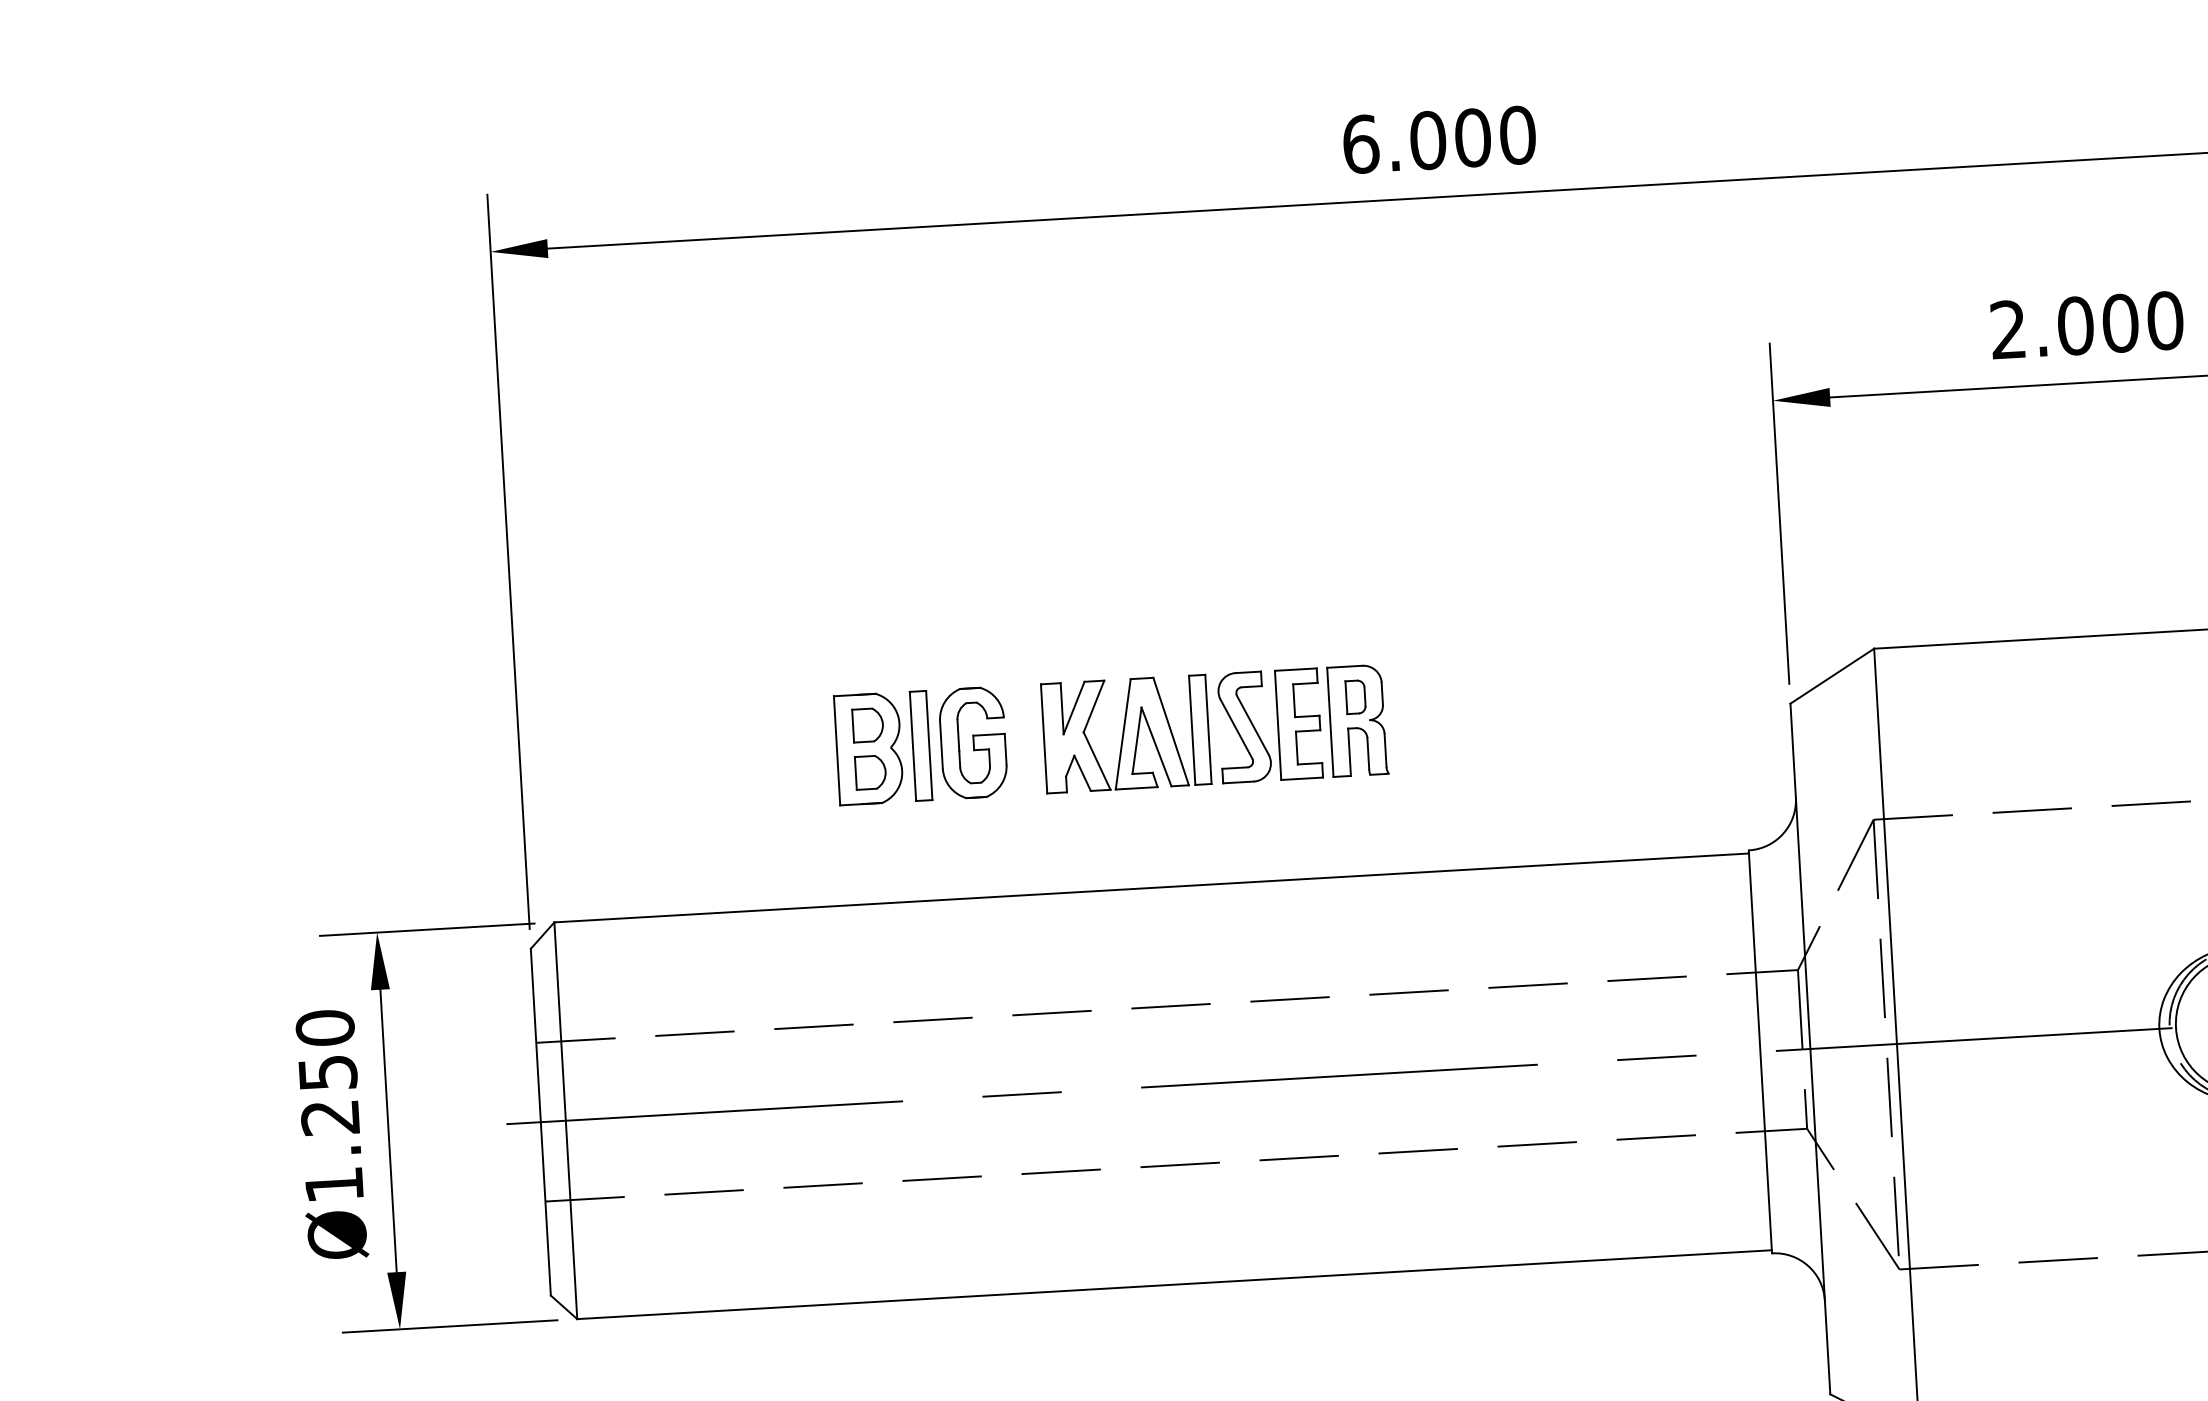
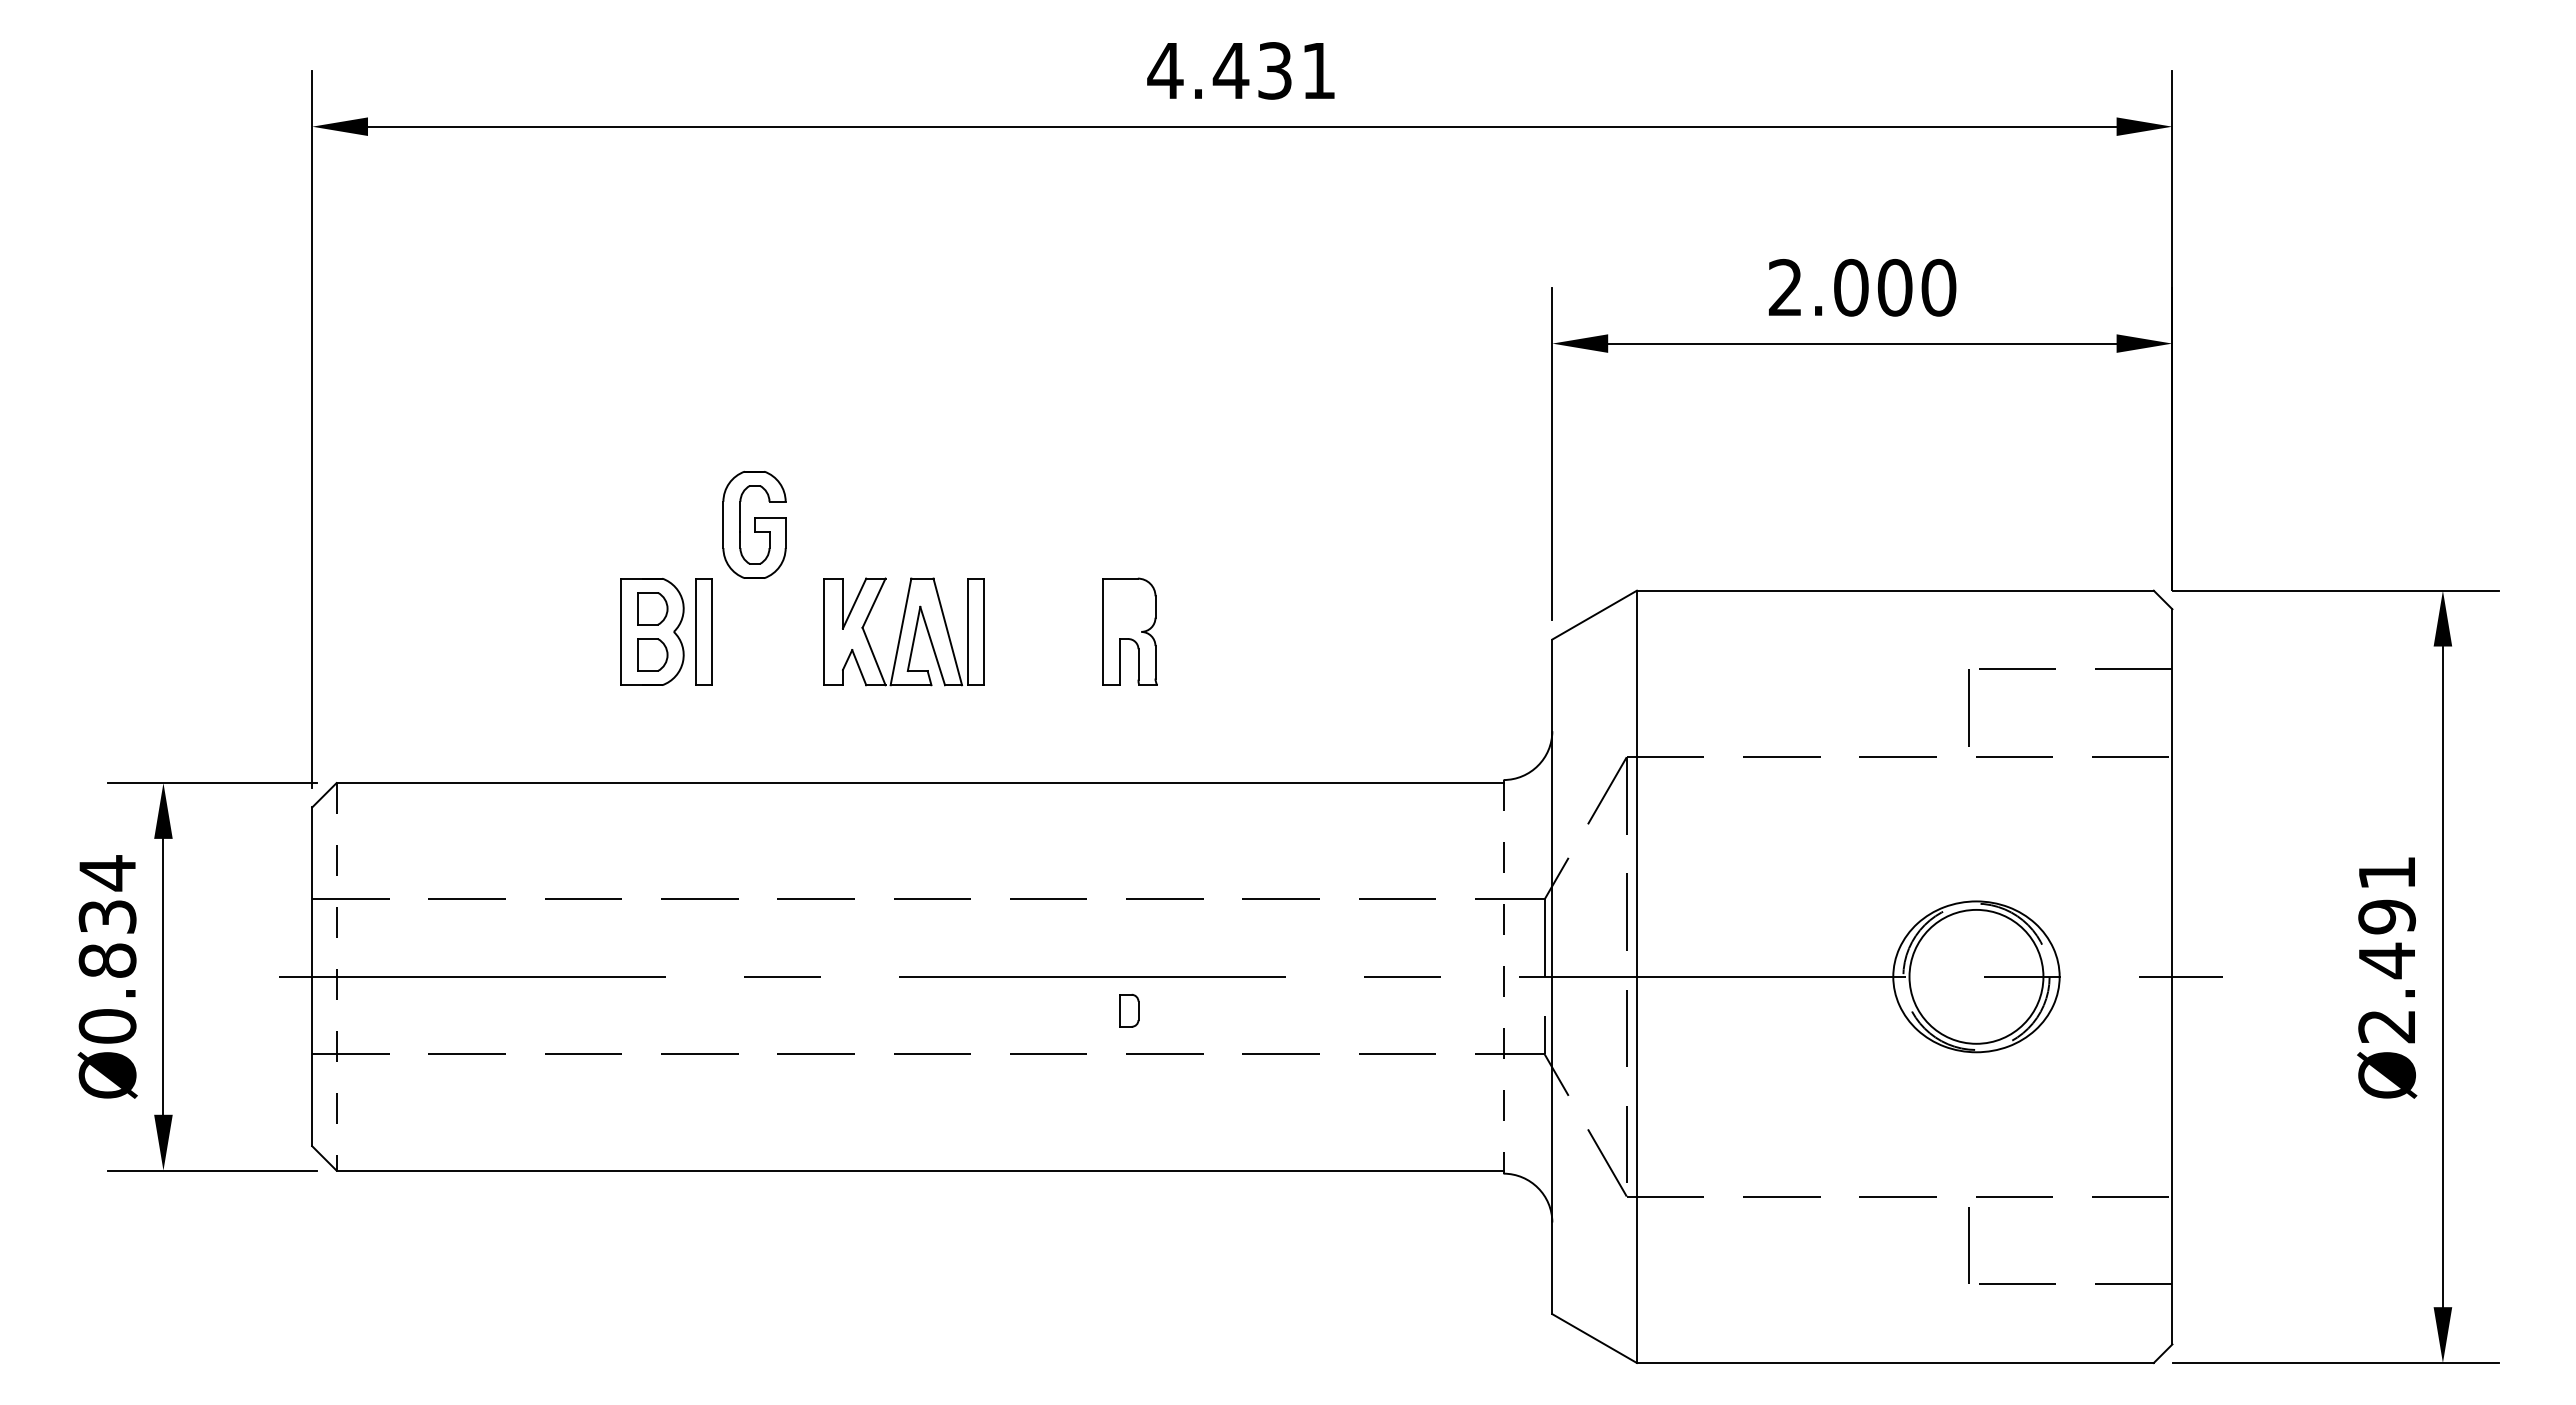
text: (1438, 139) -> (1241, 70), 6.000 -> 4.431
part: (1355, 696) -> (1129, 1010), moved
part: (1277, 725) -> (1051, 631), removed
part: (973, 742) -> (754, 524), moved
line: (1760, 1051) -> (1503, 976), solid -> dashed
text: (329, 1106) -> (107, 949), Ø1.250 -> Ø0.834
line: (565, 1120) -> (336, 976), solid -> dashed

